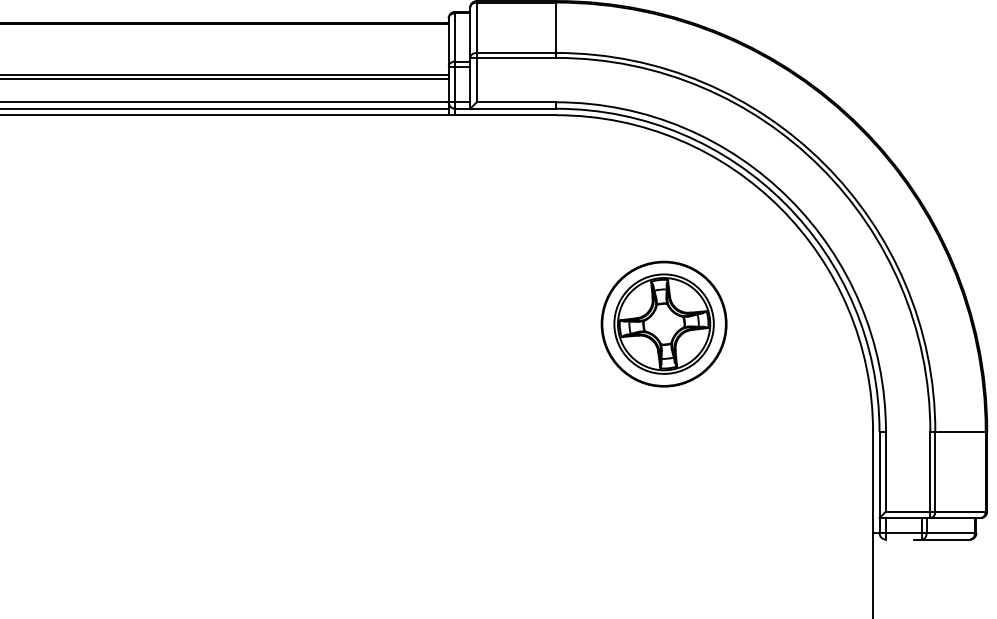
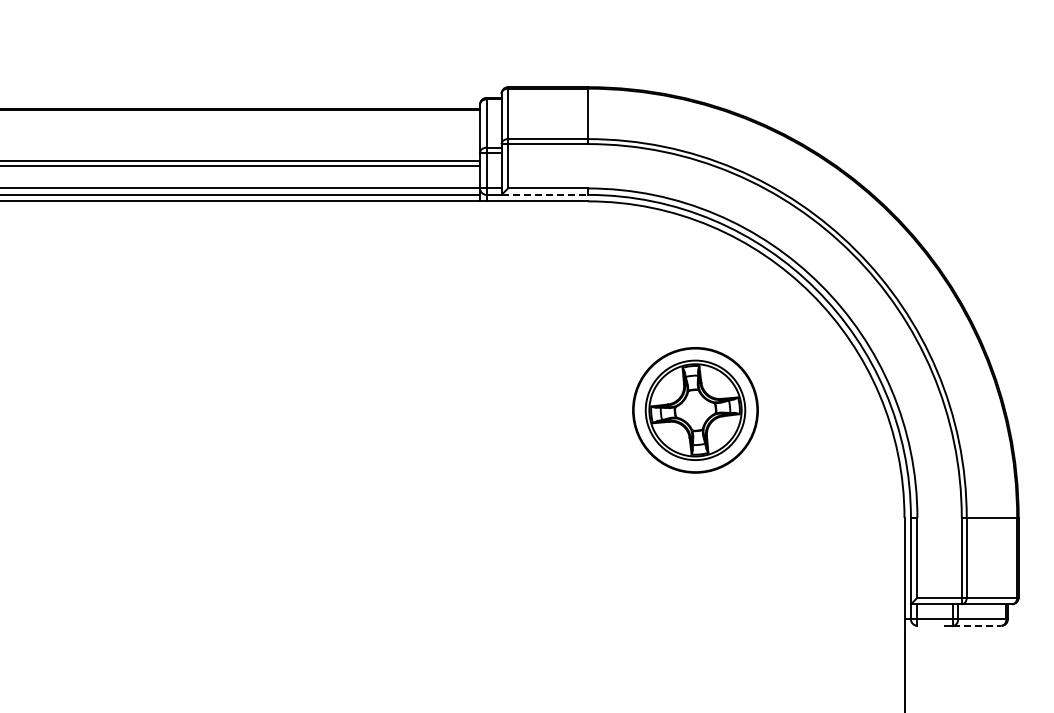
line: (514, 108) -> (545, 194), solid -> dashed
line: (946, 539) -> (977, 625), solid -> dashed

